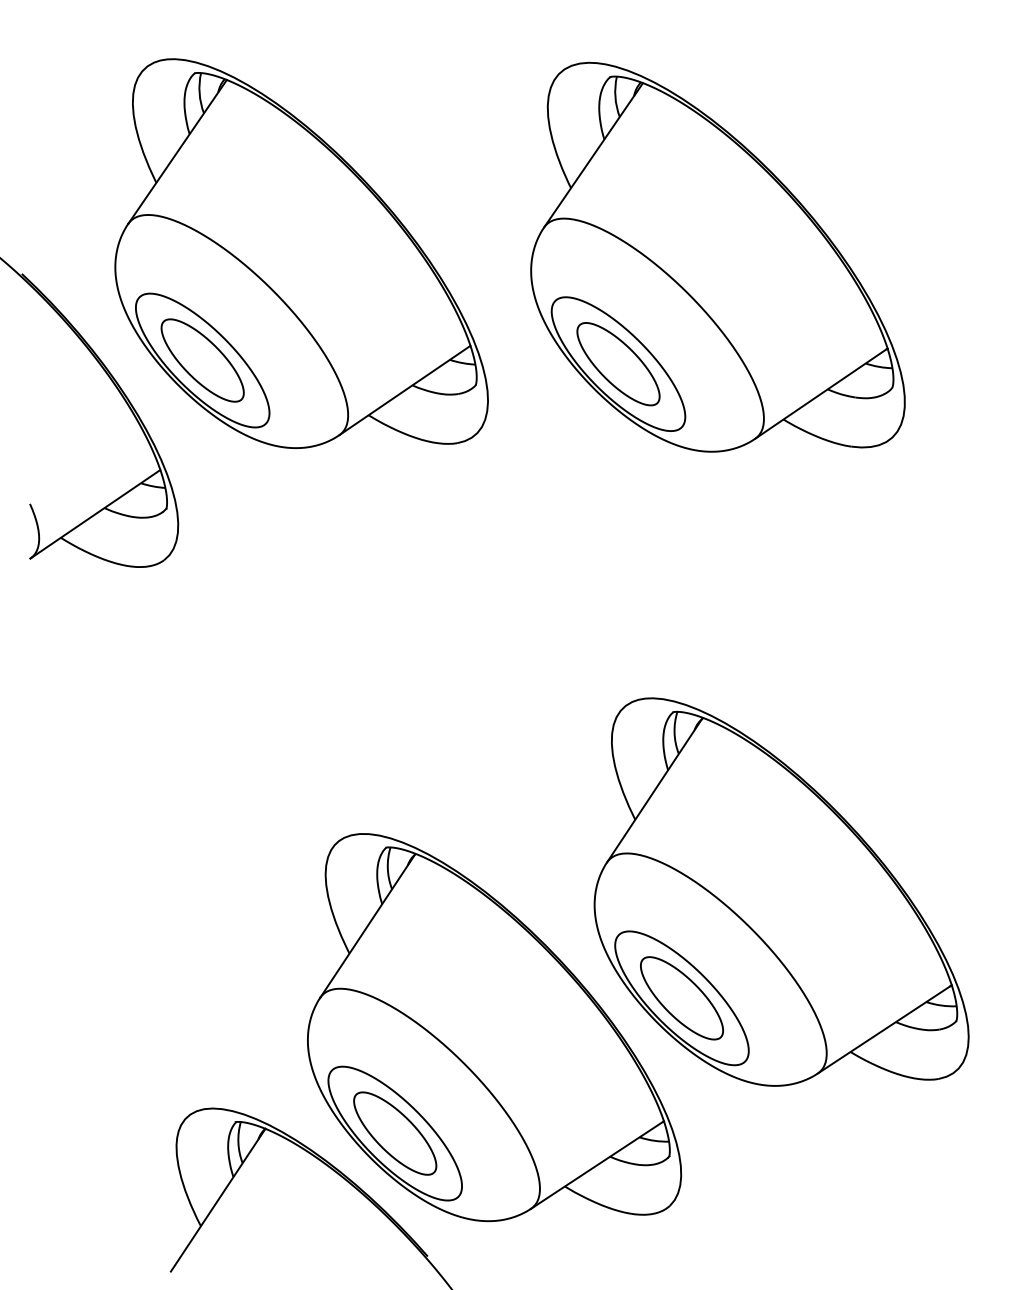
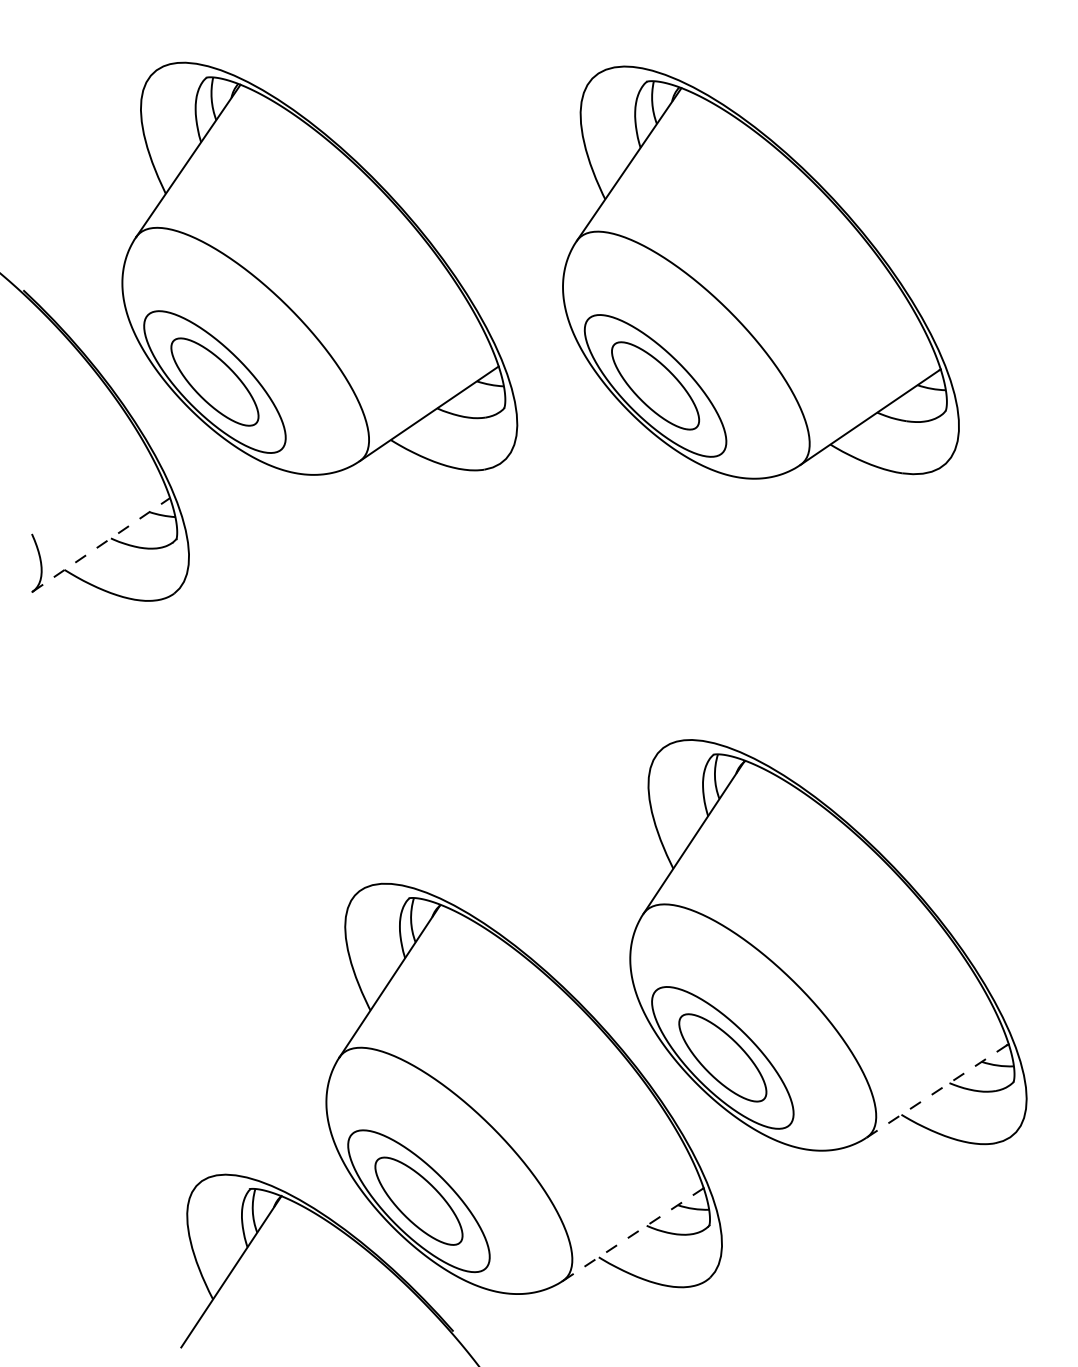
line: (95, 513) -> (101, 544), solid -> dashed
line: (884, 1029) -> (937, 1090), solid -> dashed
line: (597, 1164) -> (633, 1234), solid -> dashed

